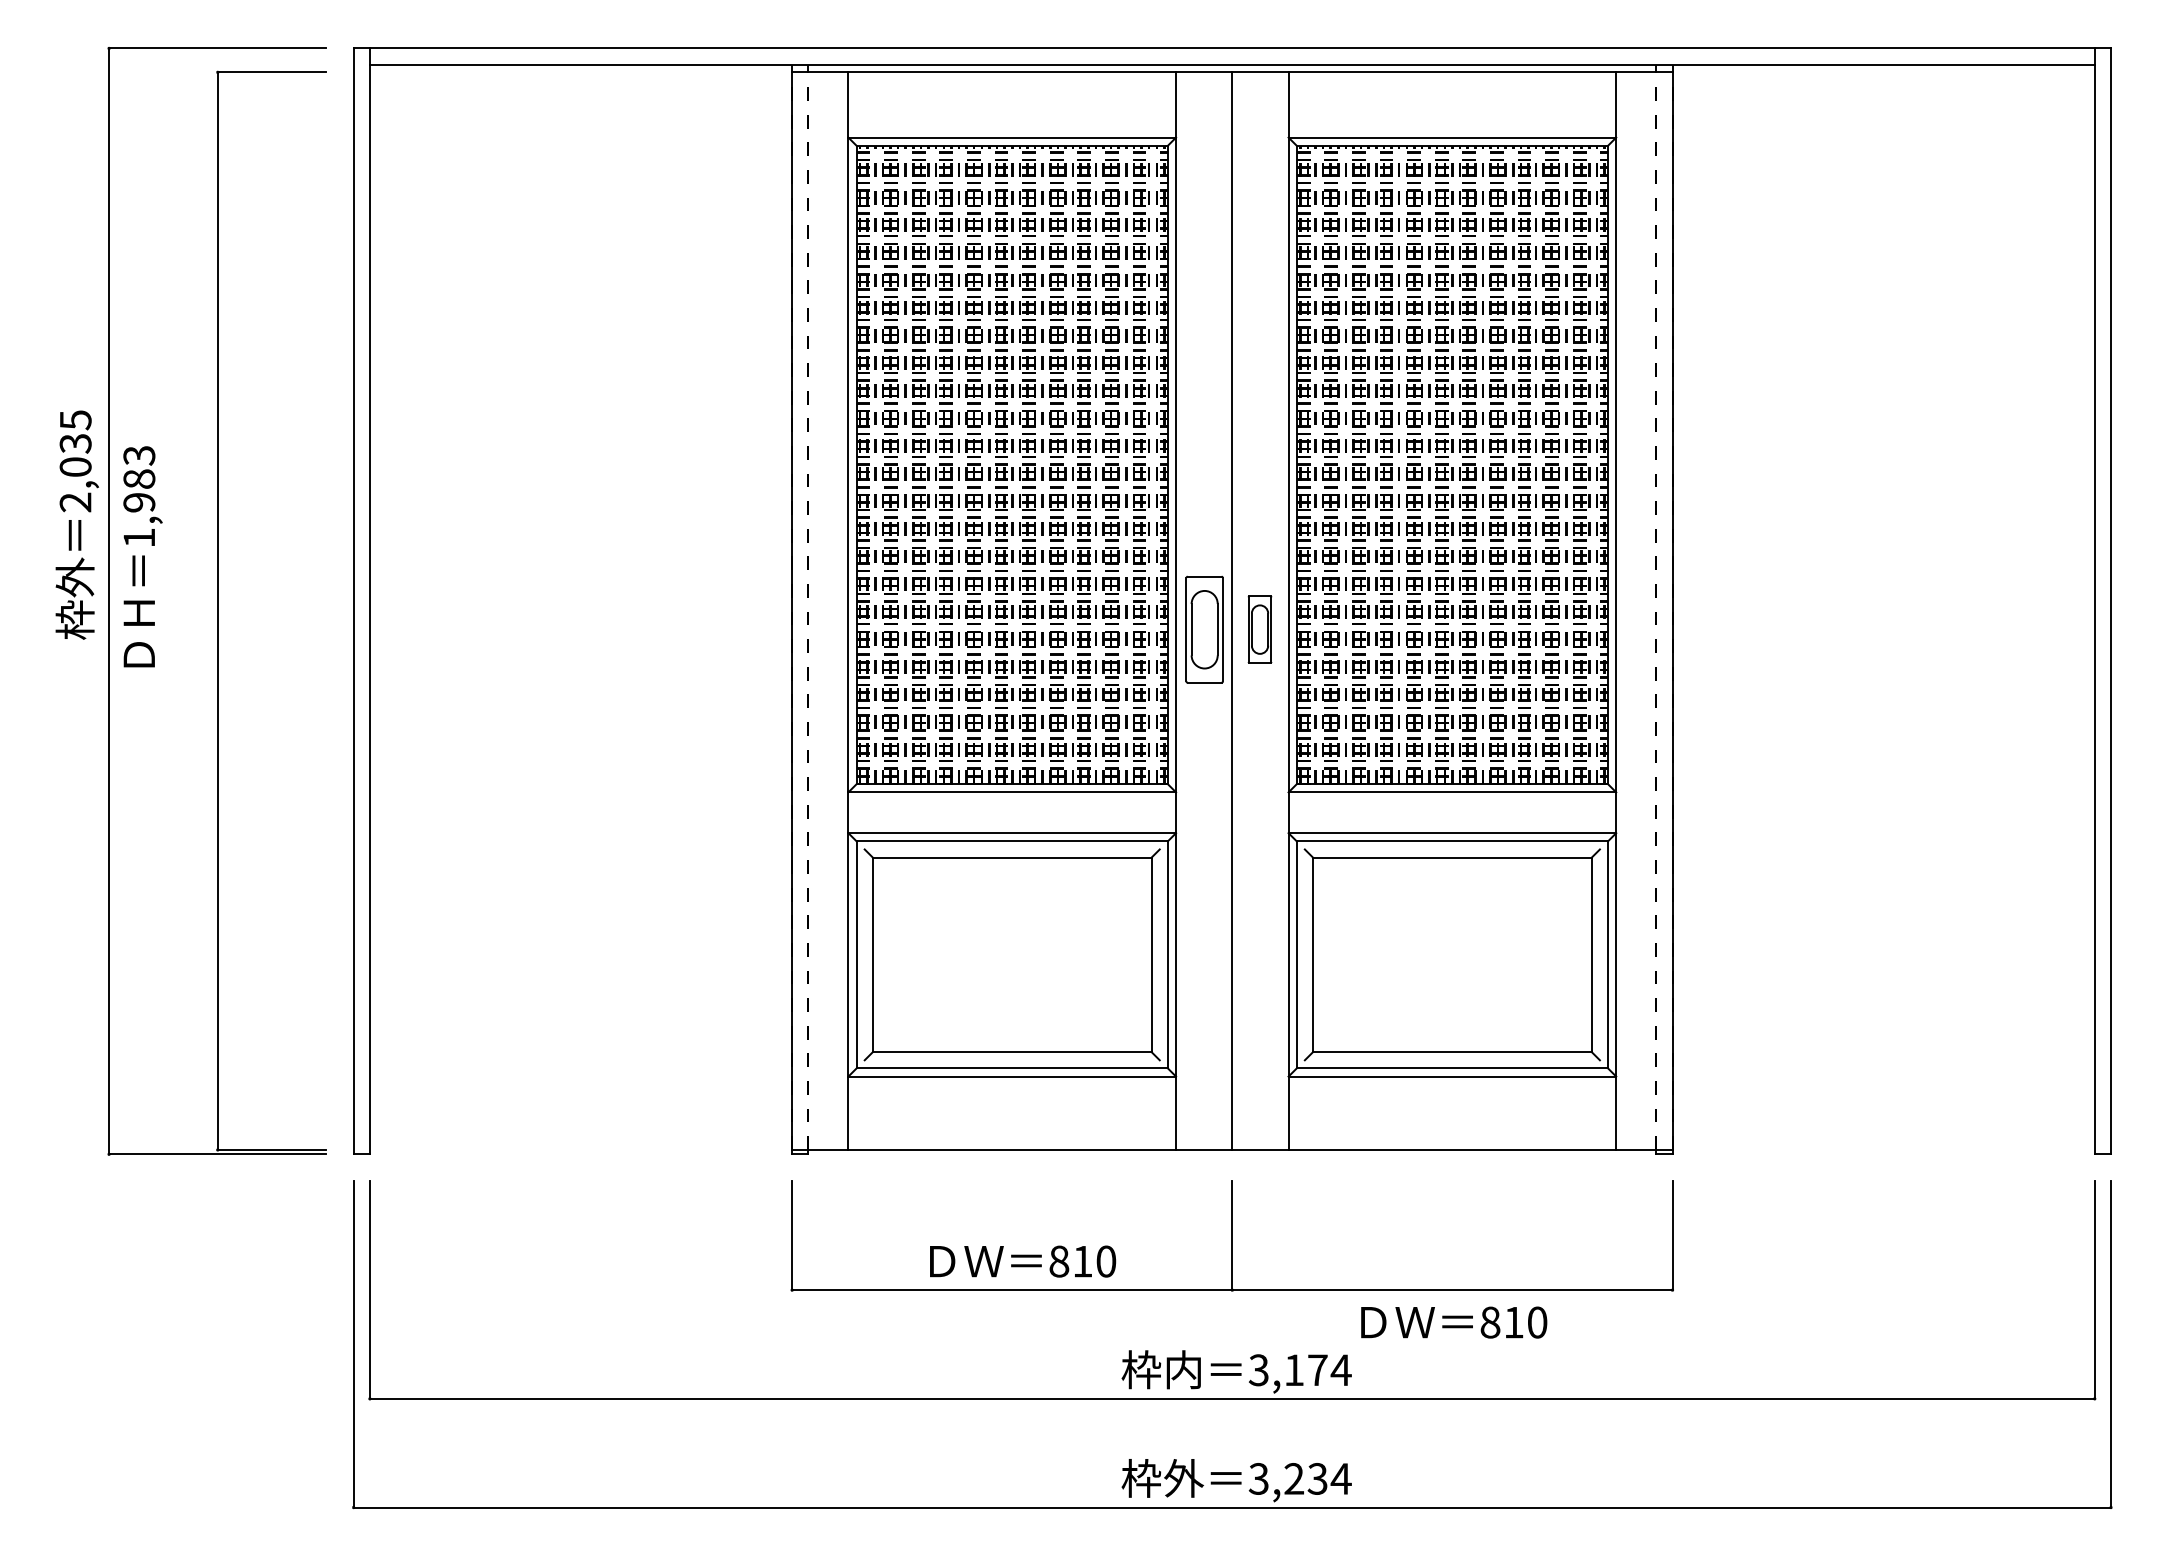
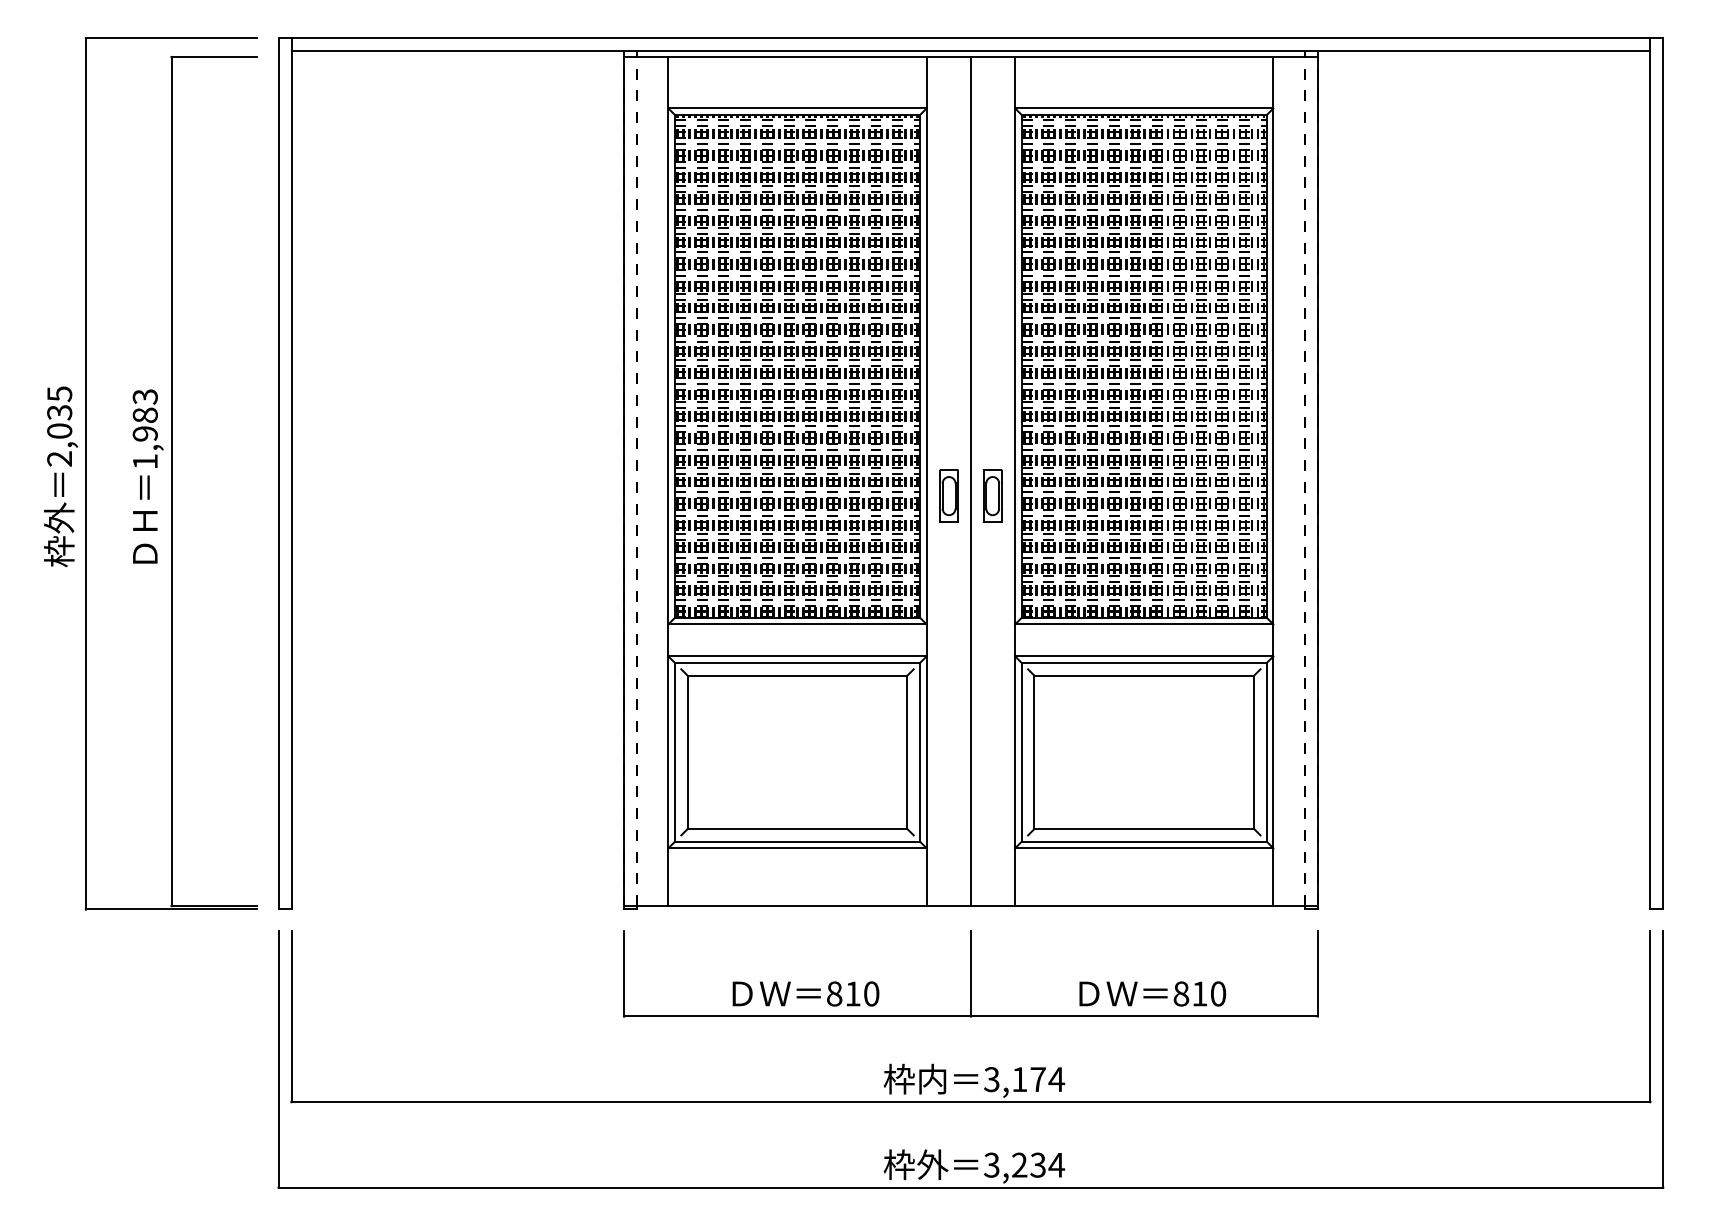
text: (76, 524) -> (60, 476), moved
text: (142, 556) -> (147, 476), moved
part: (1204, 629) -> (948, 496), size x0.62
text: (1454, 1322) -> (1153, 993), moved

